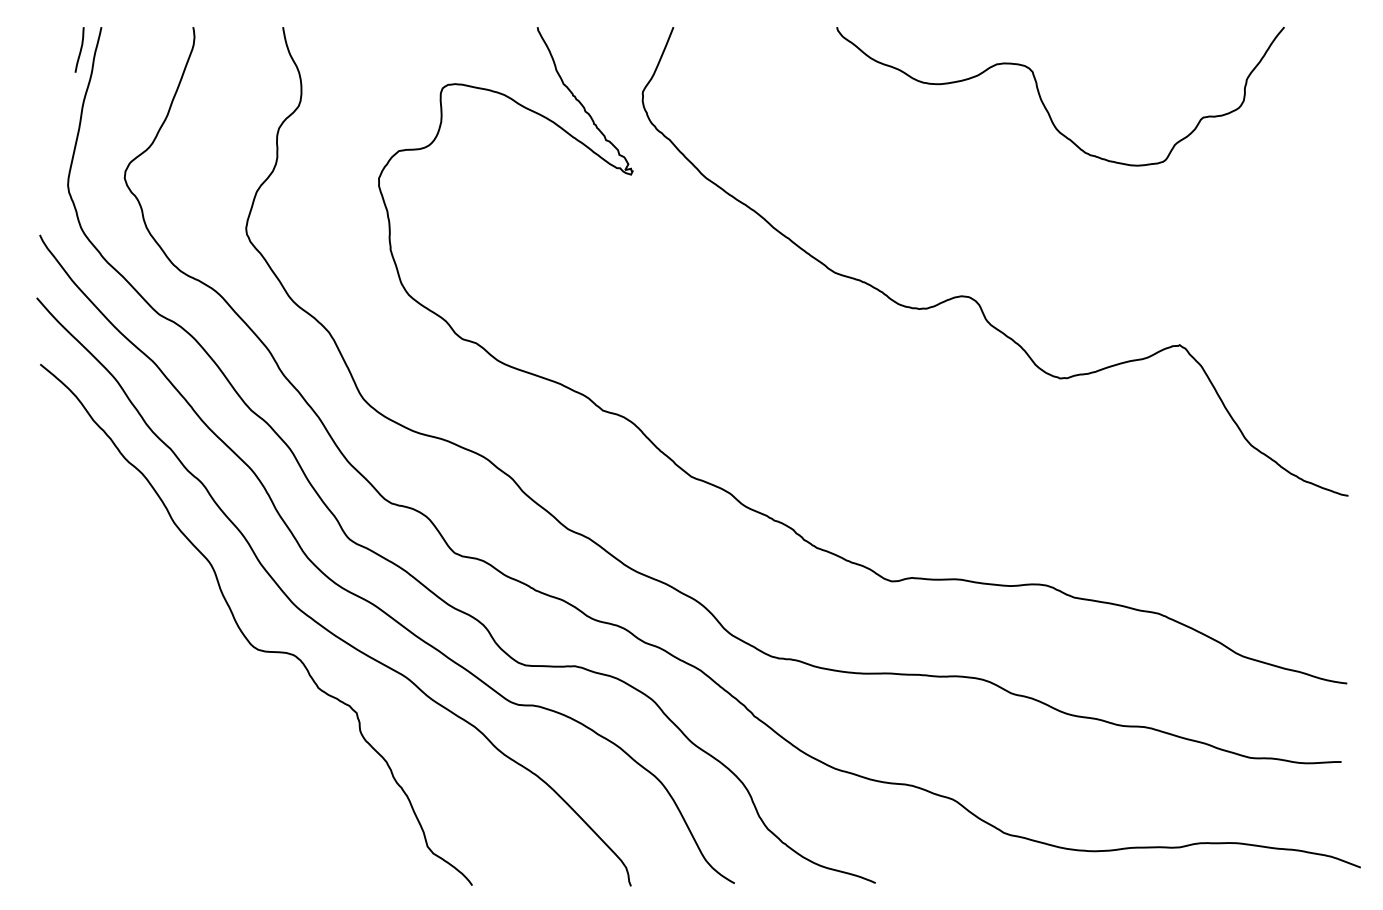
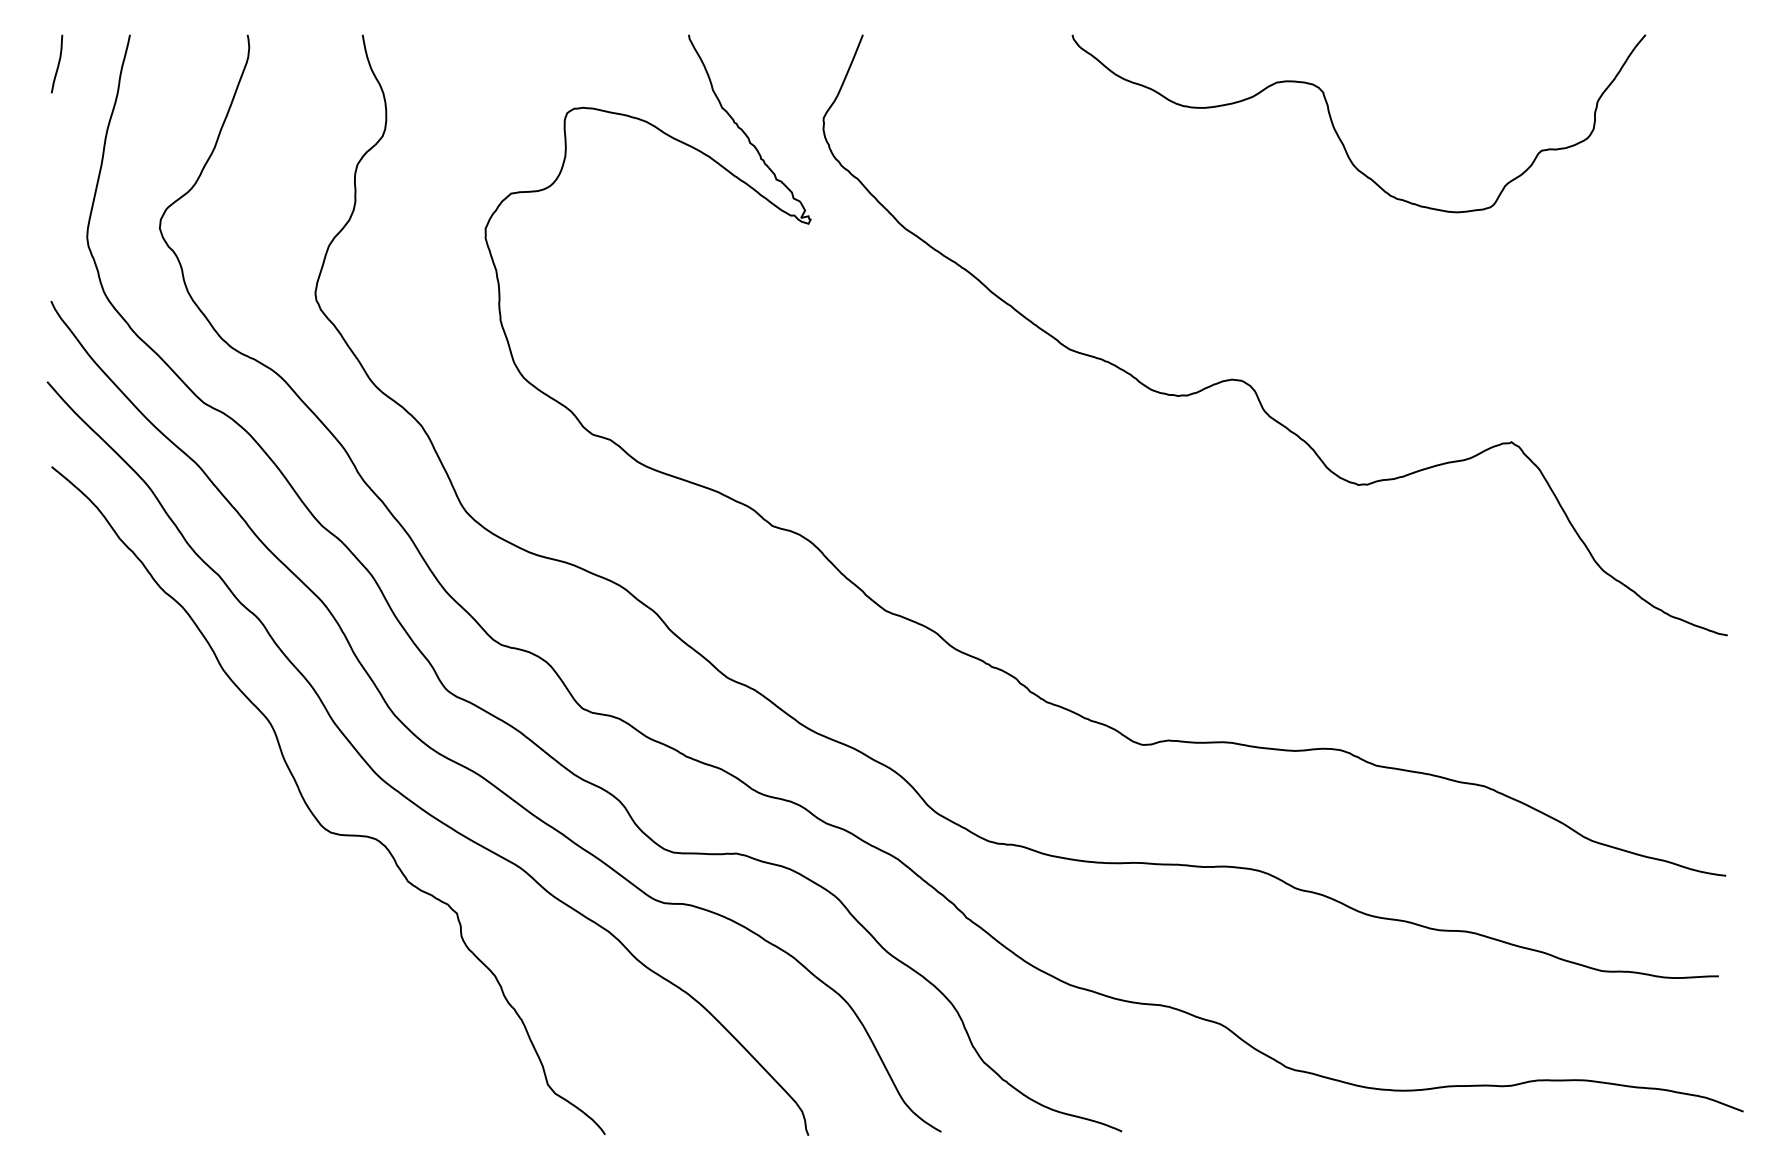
curve: (80, 49) -> (58, 63), moved

